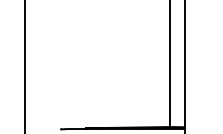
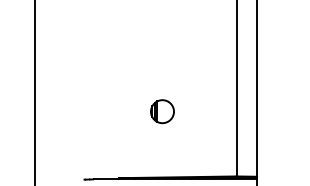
part: (116, 80) -> (162, 111), added

